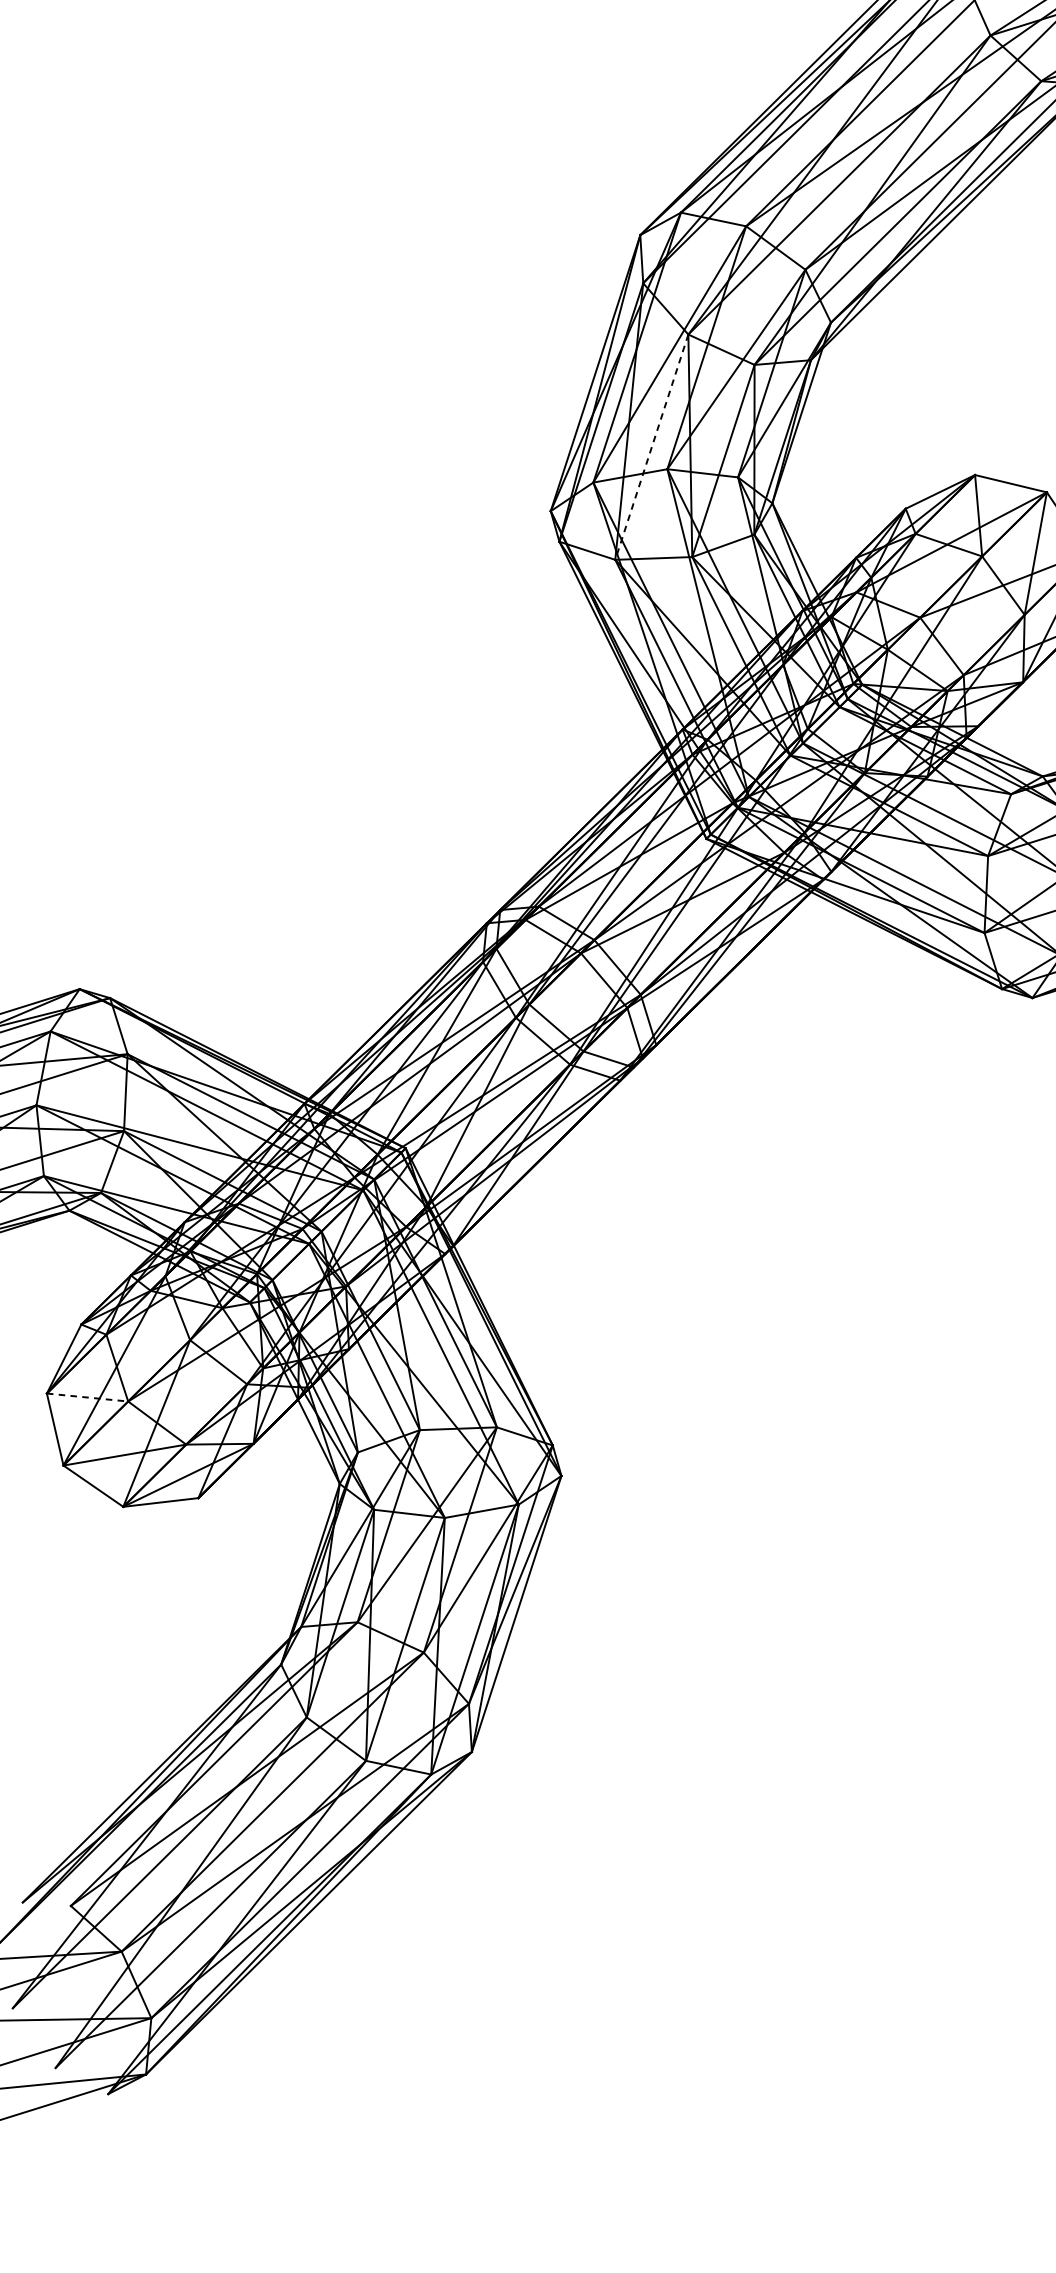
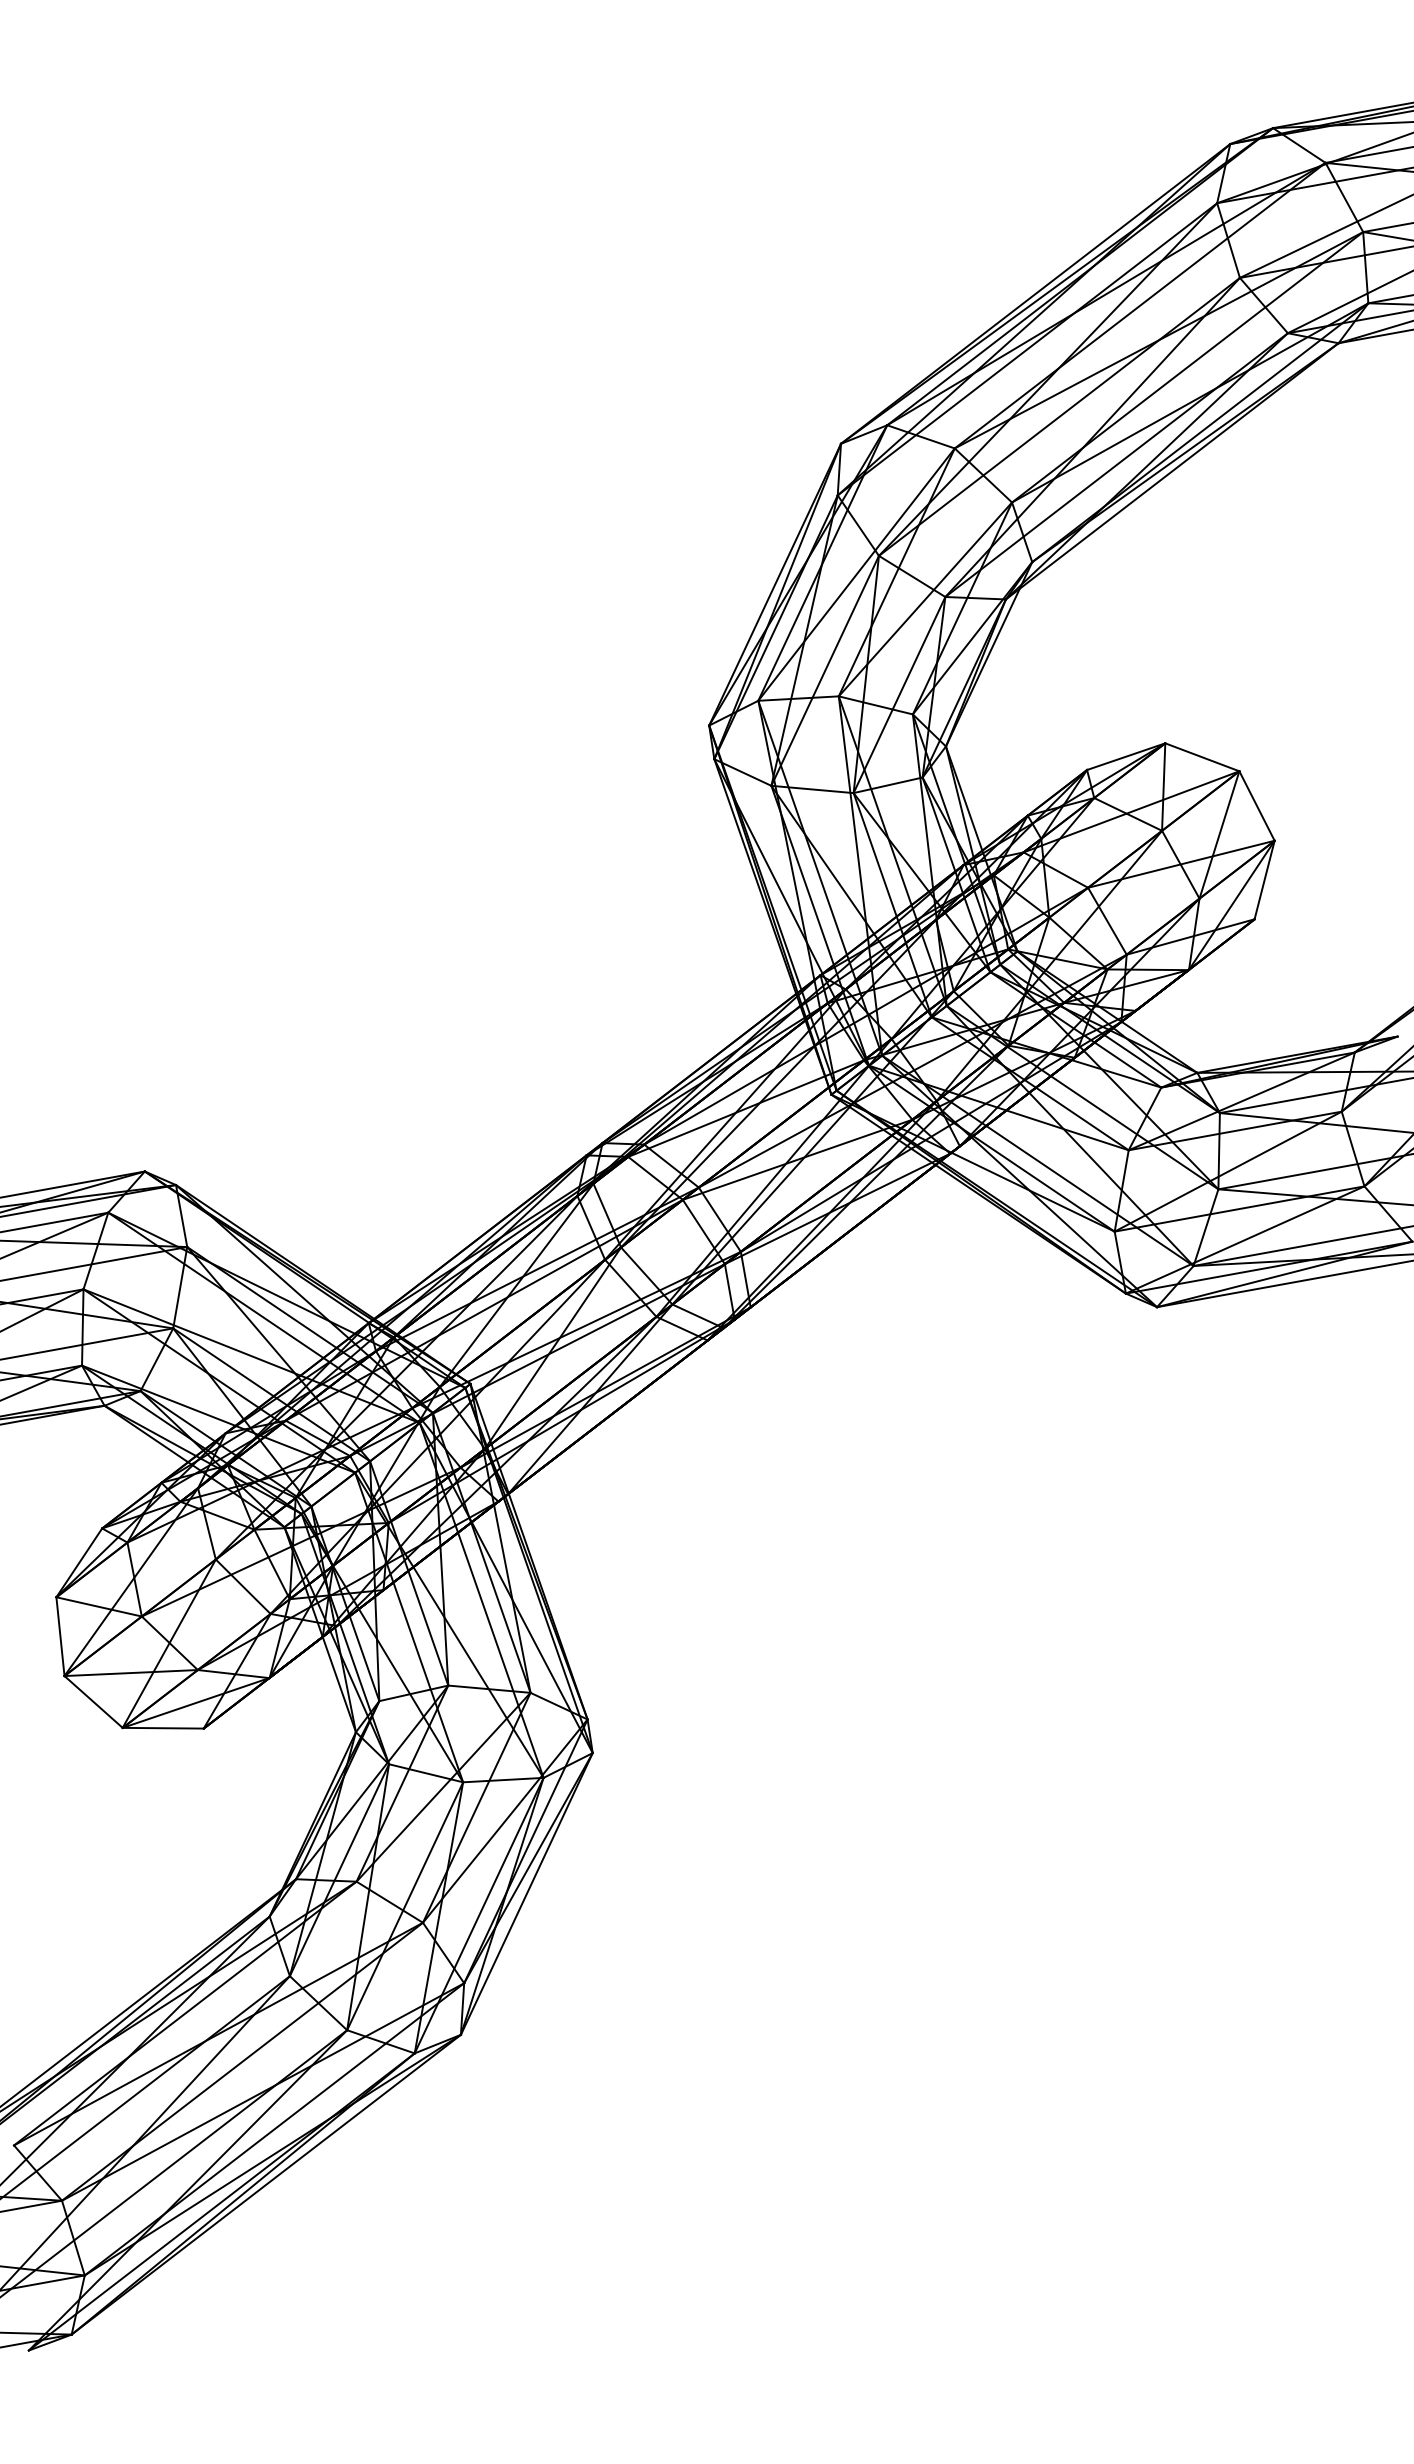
line: (652, 446) -> (825, 670), dashed -> solid
line: (87, 1397) -> (99, 1606), dashed -> solid

